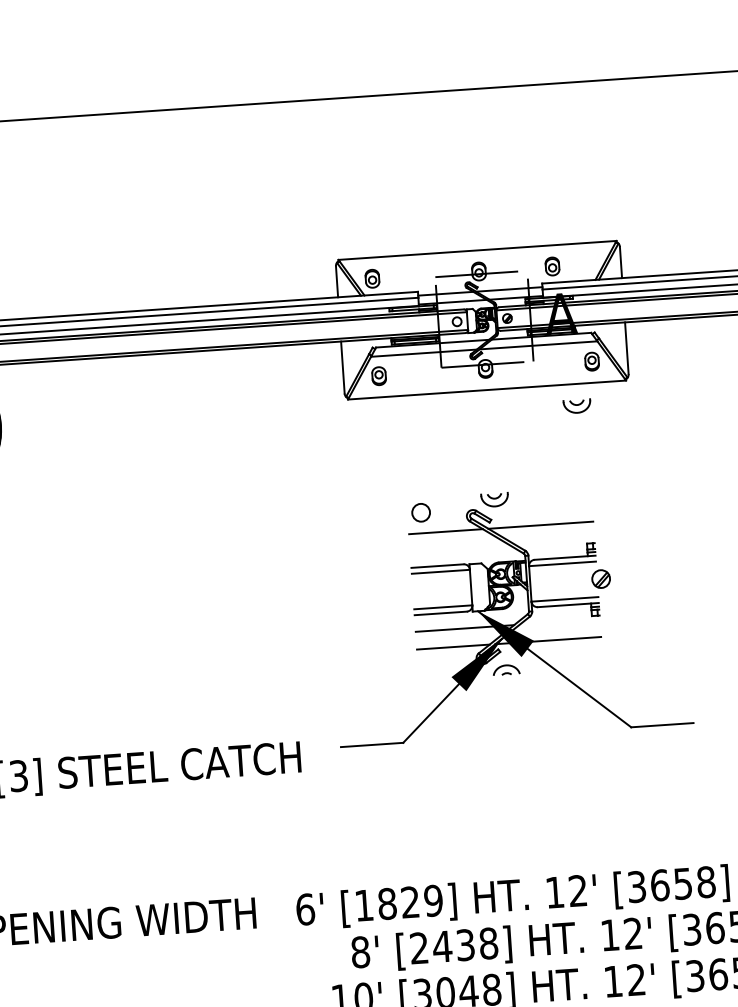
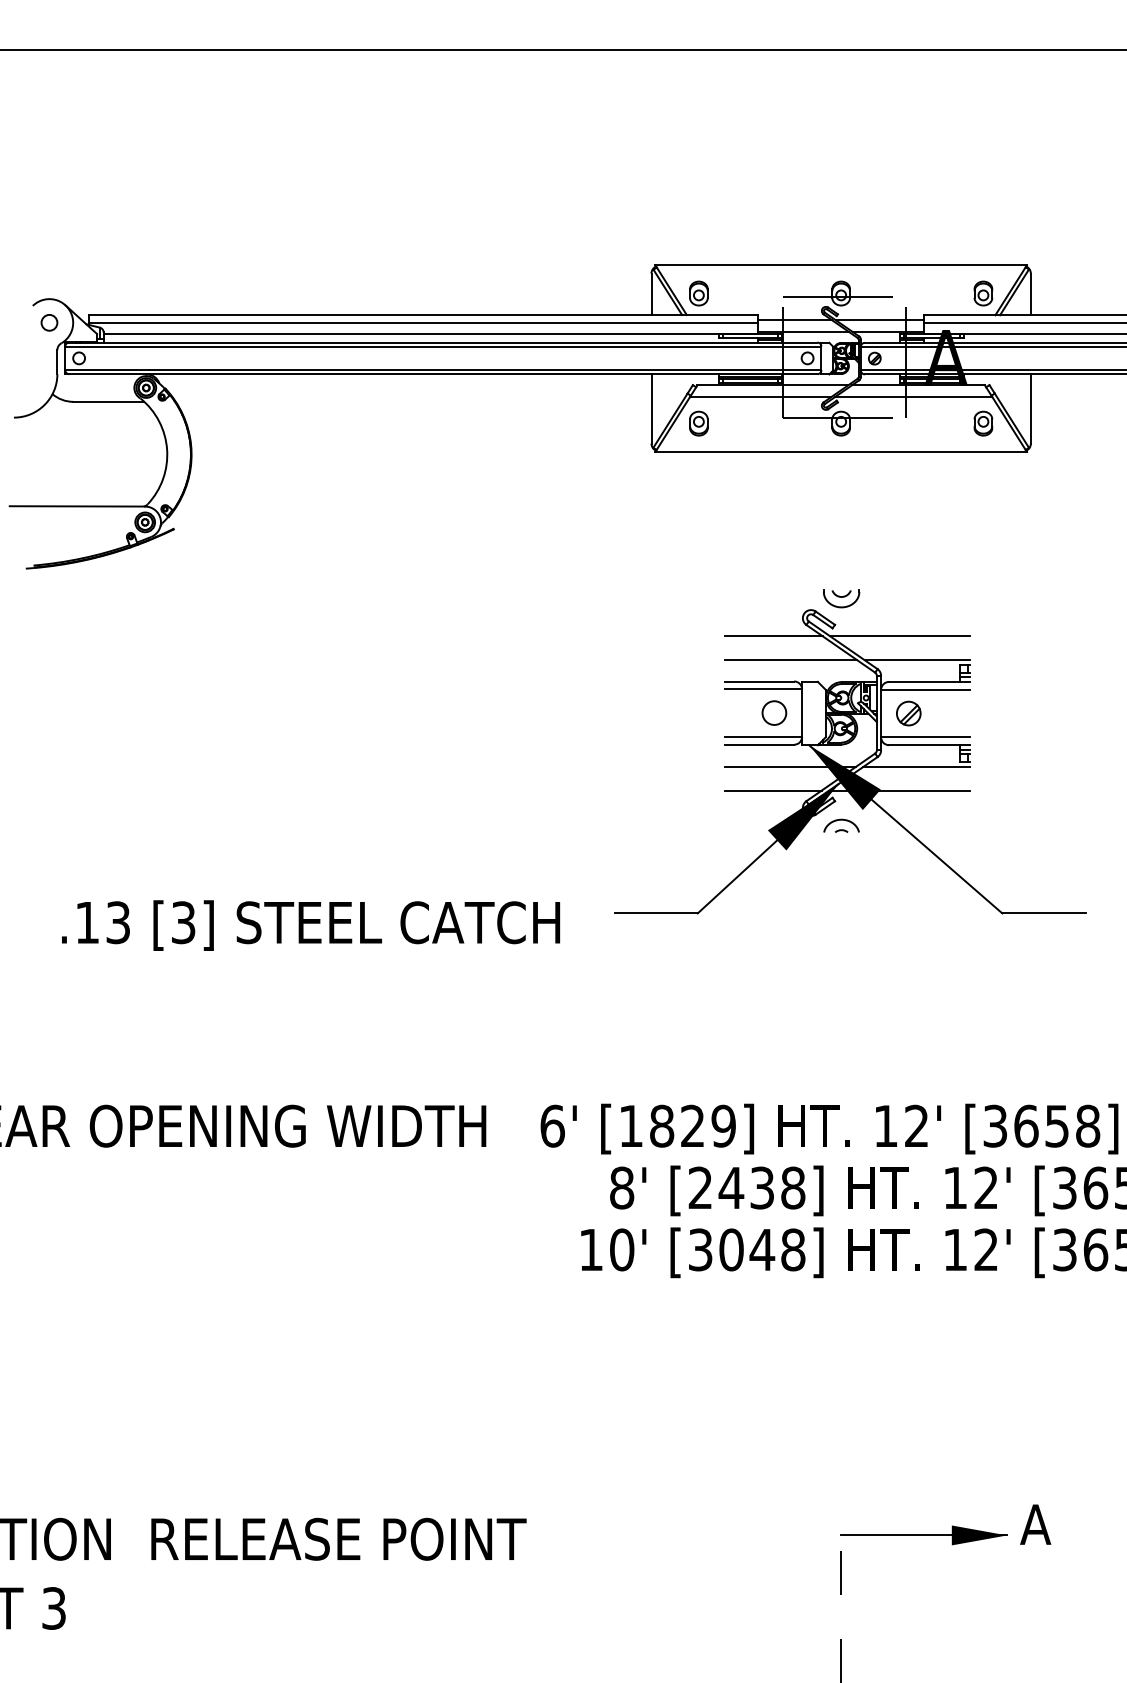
part: (552, 266) -> (983, 293), moved
part: (577, 406) -> (959, 481), removed
circle: (421, 512) -> (774, 712), moved
line: (554, 542) -> (917, 660), added
line: (459, 548) -> (790, 660), added
part: (600, 579) -> (908, 713), moved
line: (559, 621) -> (916, 766), added

